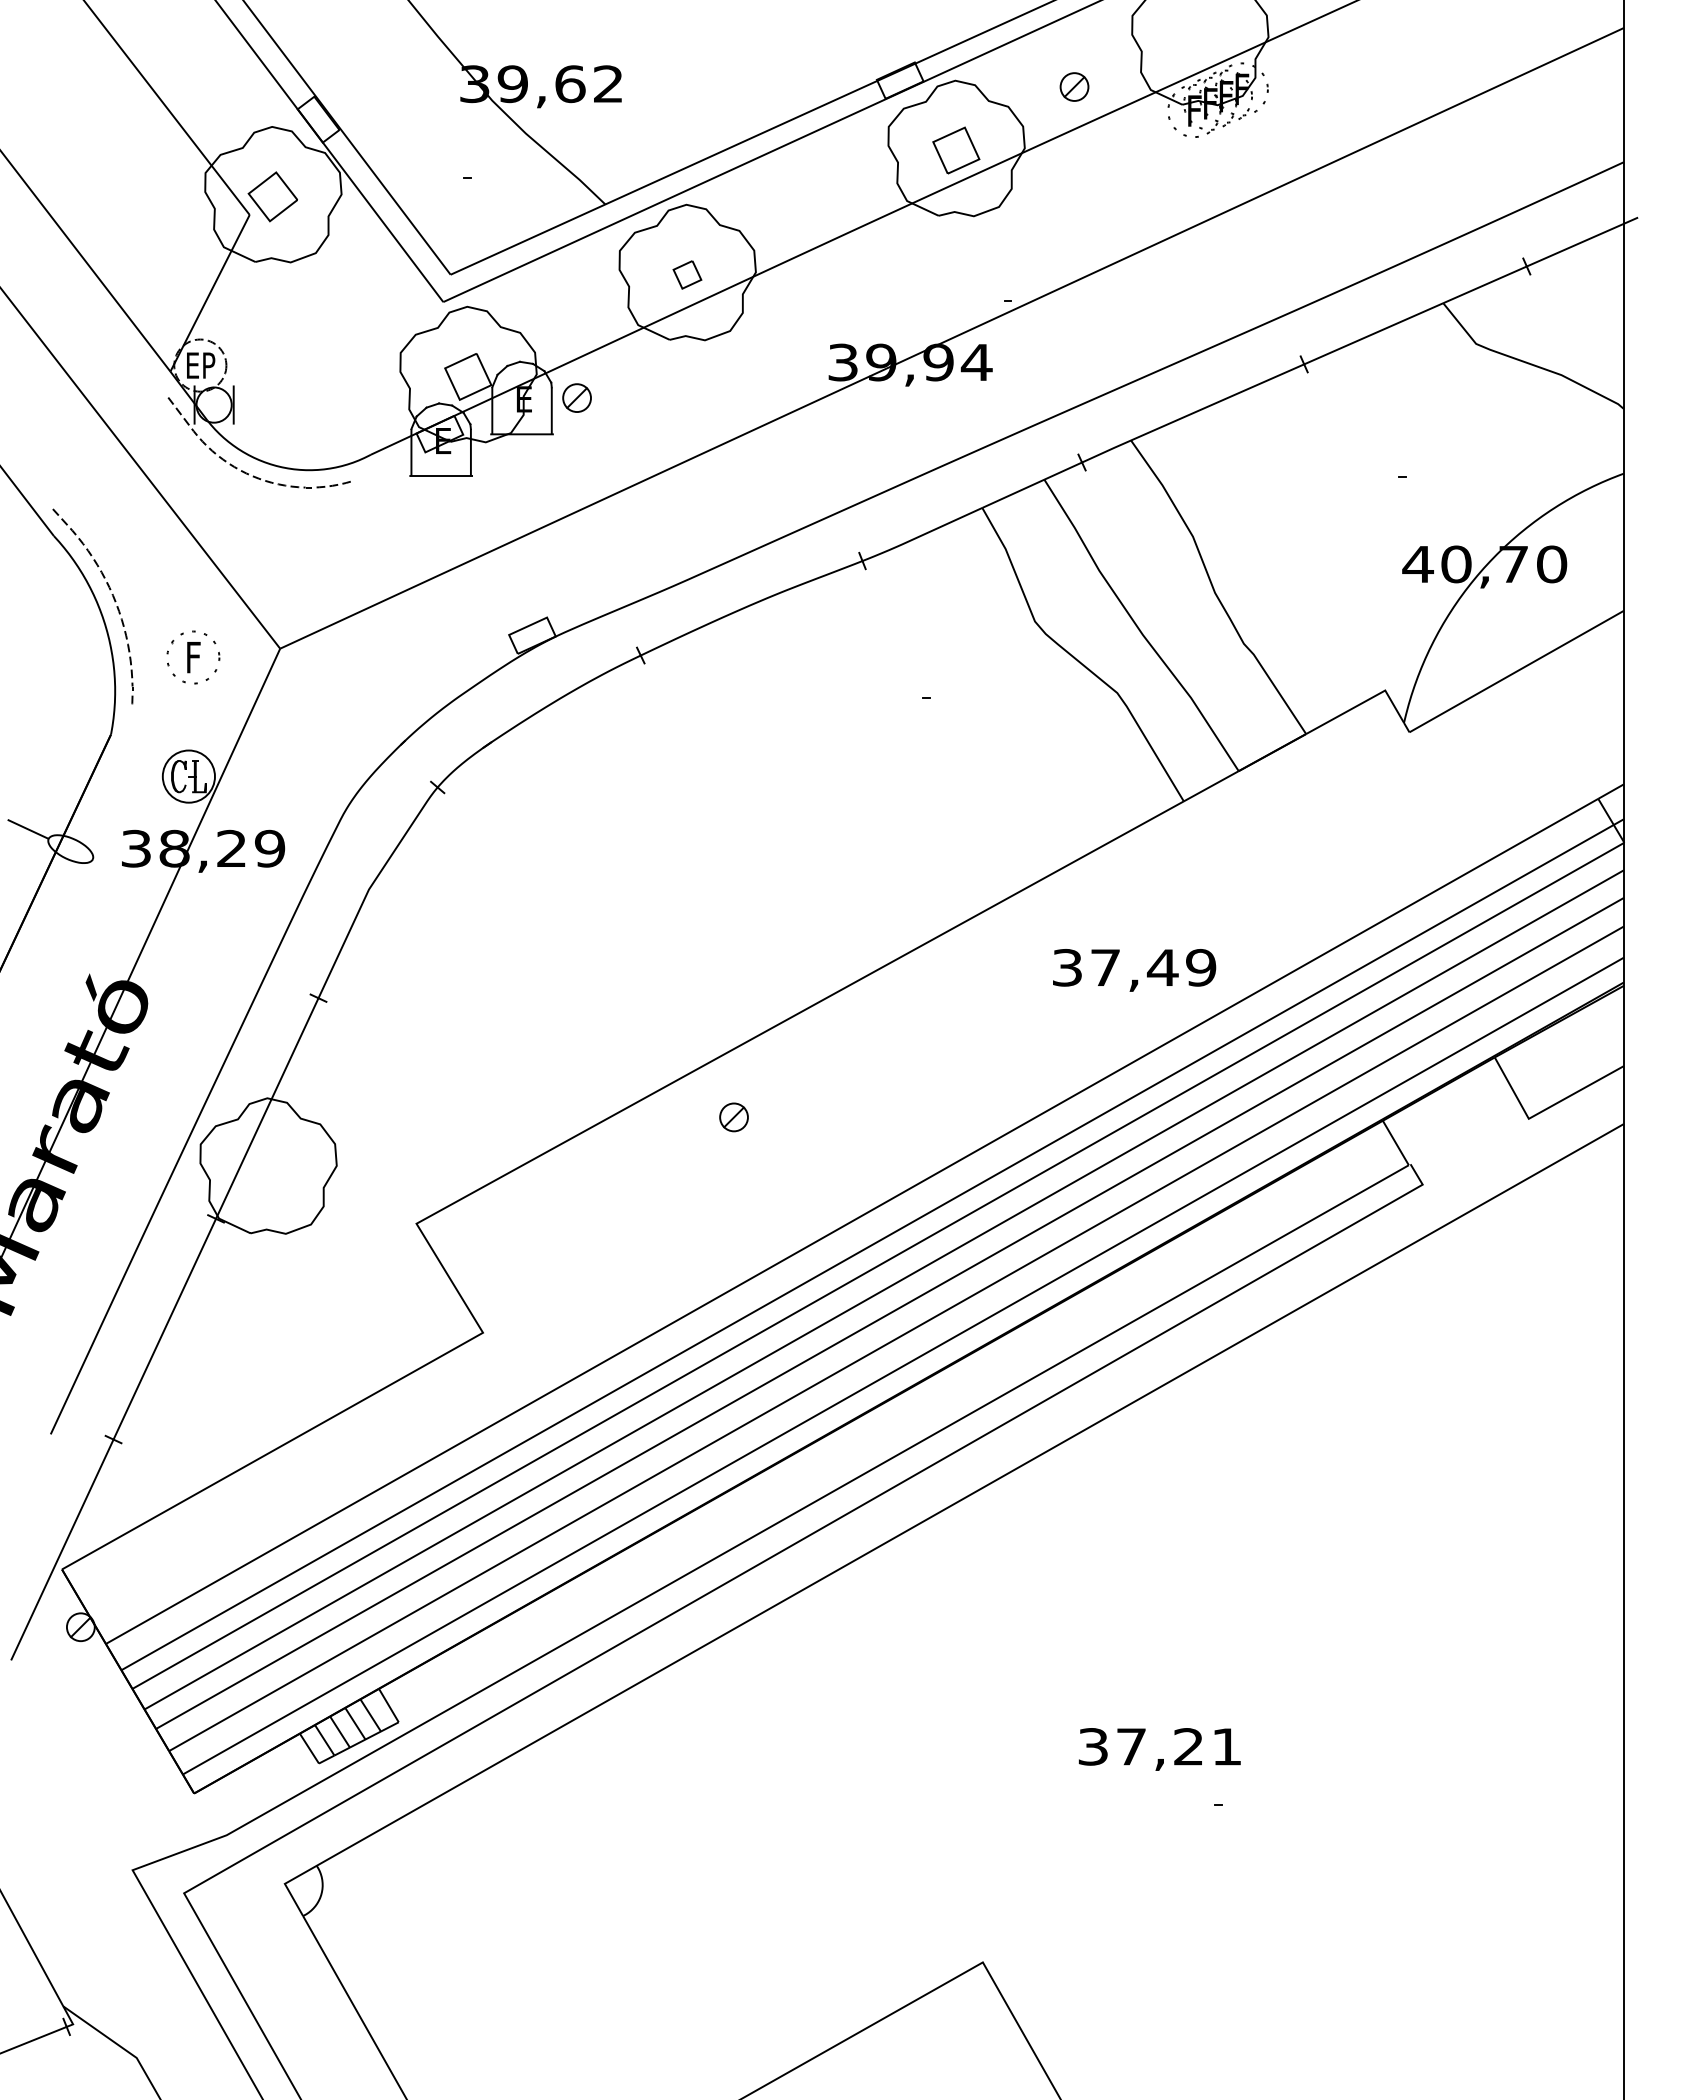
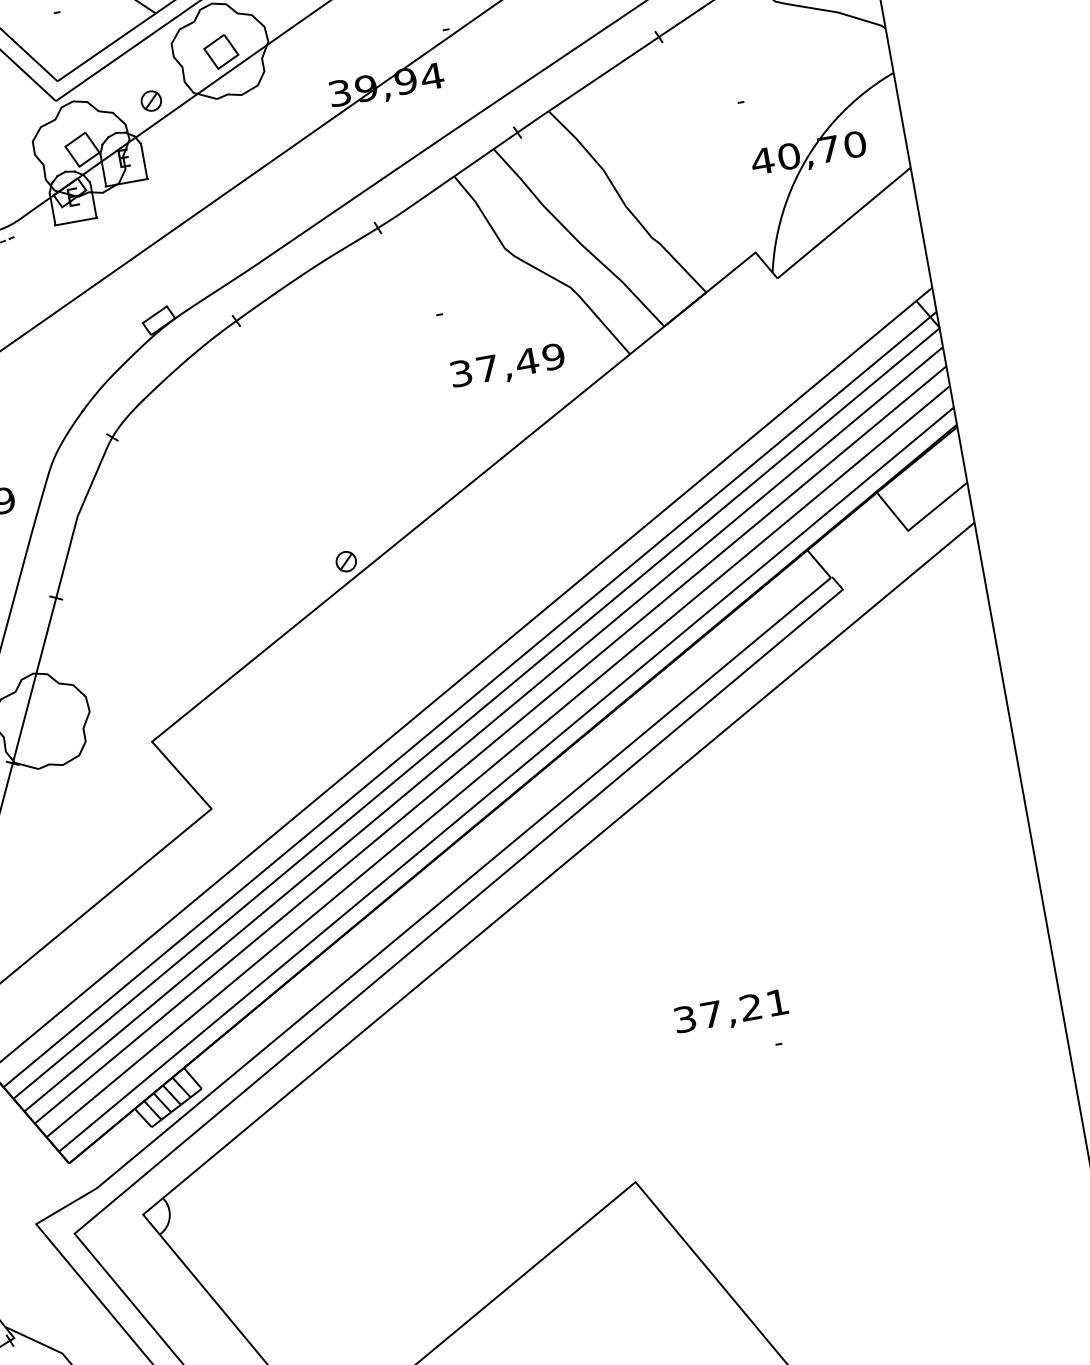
part: (687, 274) -> (221, 51), size x1.67
part: (576, 397) -> (150, 100), moved
text: (1134, 970) -> (507, 367), moved
part: (733, 1117) -> (345, 561), moved

